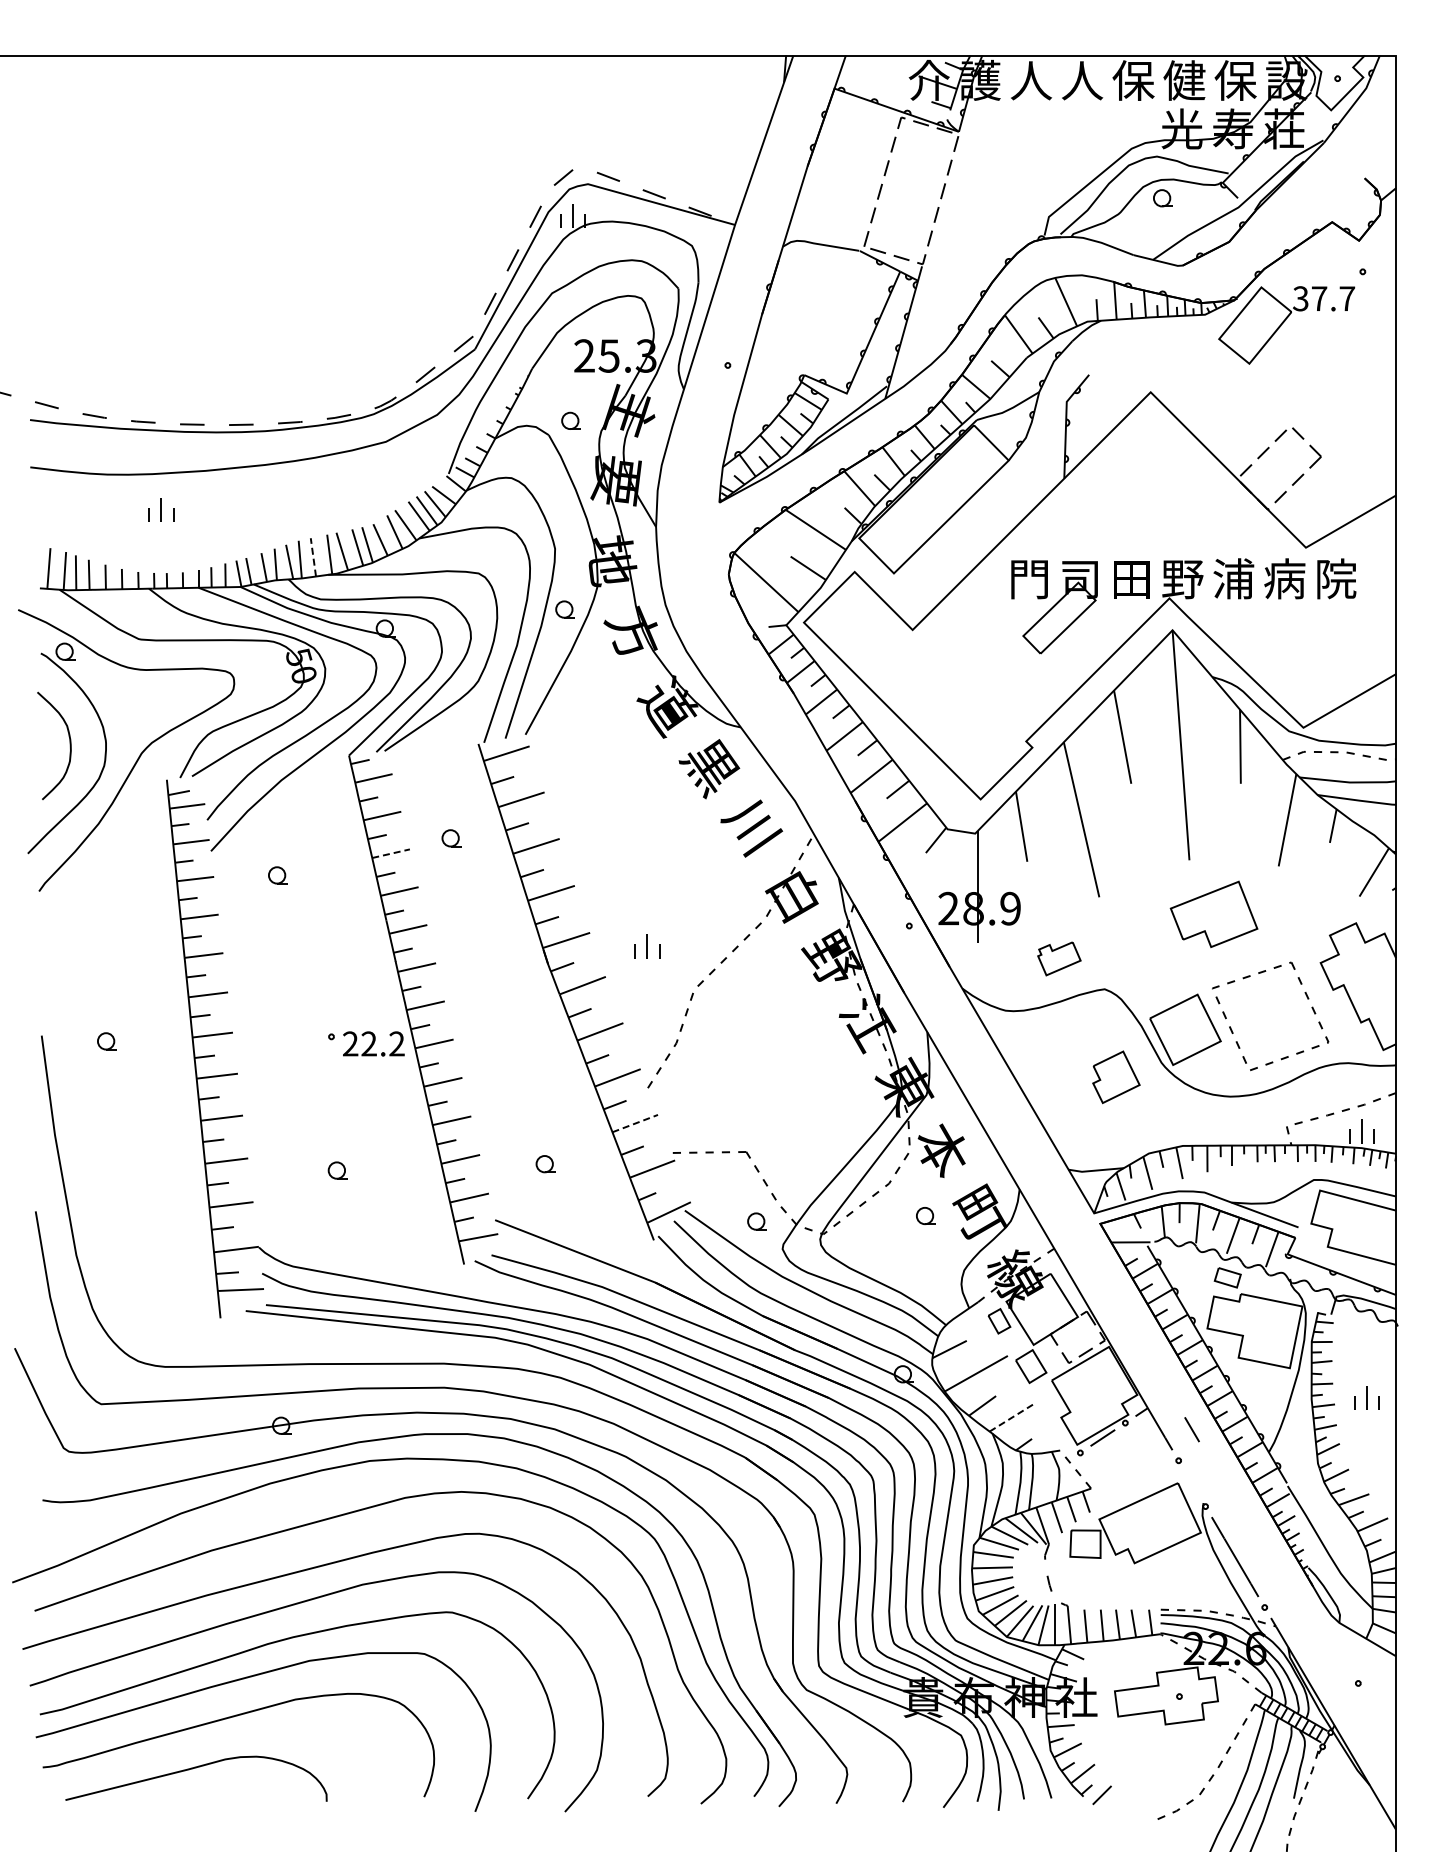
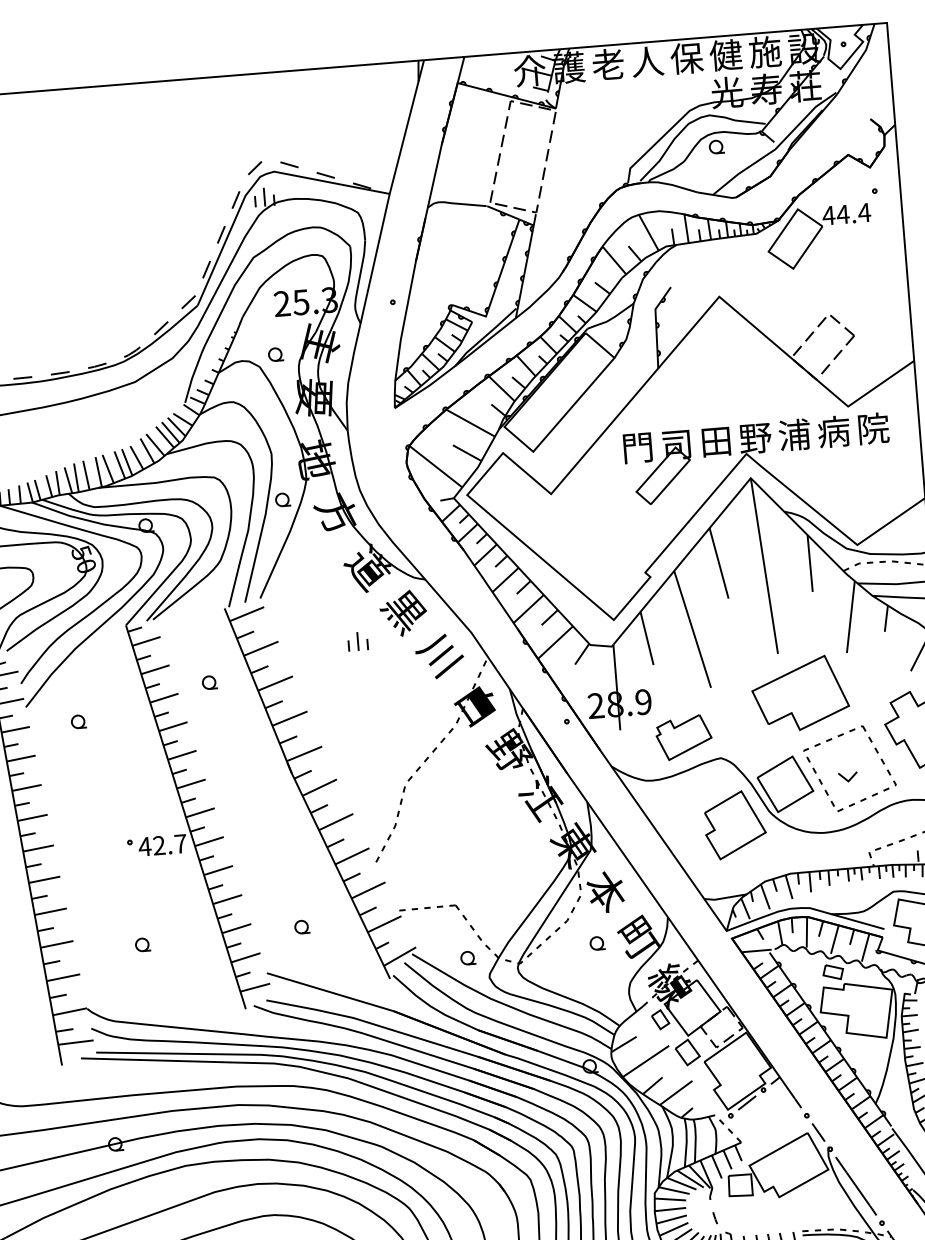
text: (1031, 80) -> (608, 64), 人 -> 老
text: (1235, 80) -> (765, 52), 保 -> 施
text: (1323, 298) -> (846, 214), 37.7 -> 44.4
line: (313, 556) -> (86, 474), dashed -> solid
line: (391, 853) -> (164, 697), dashed -> solid
part: (1213, 914) -> (799, 694), size x1.43
part: (647, 946) -> (358, 641), moved
part: (1059, 958) -> (684, 737), size x1.67
part: (1266, 1026) -> (847, 776), added
text: (373, 1043) -> (162, 845), 22.2 -> 42.7
part: (1116, 1077) -> (735, 825), size x1.67
line: (635, 1123) -> (368, 890), dashed -> solid
line: (1012, 1417) -> (676, 1092), dashed -> solid
line: (1191, 1429) -> (818, 1132), moved

